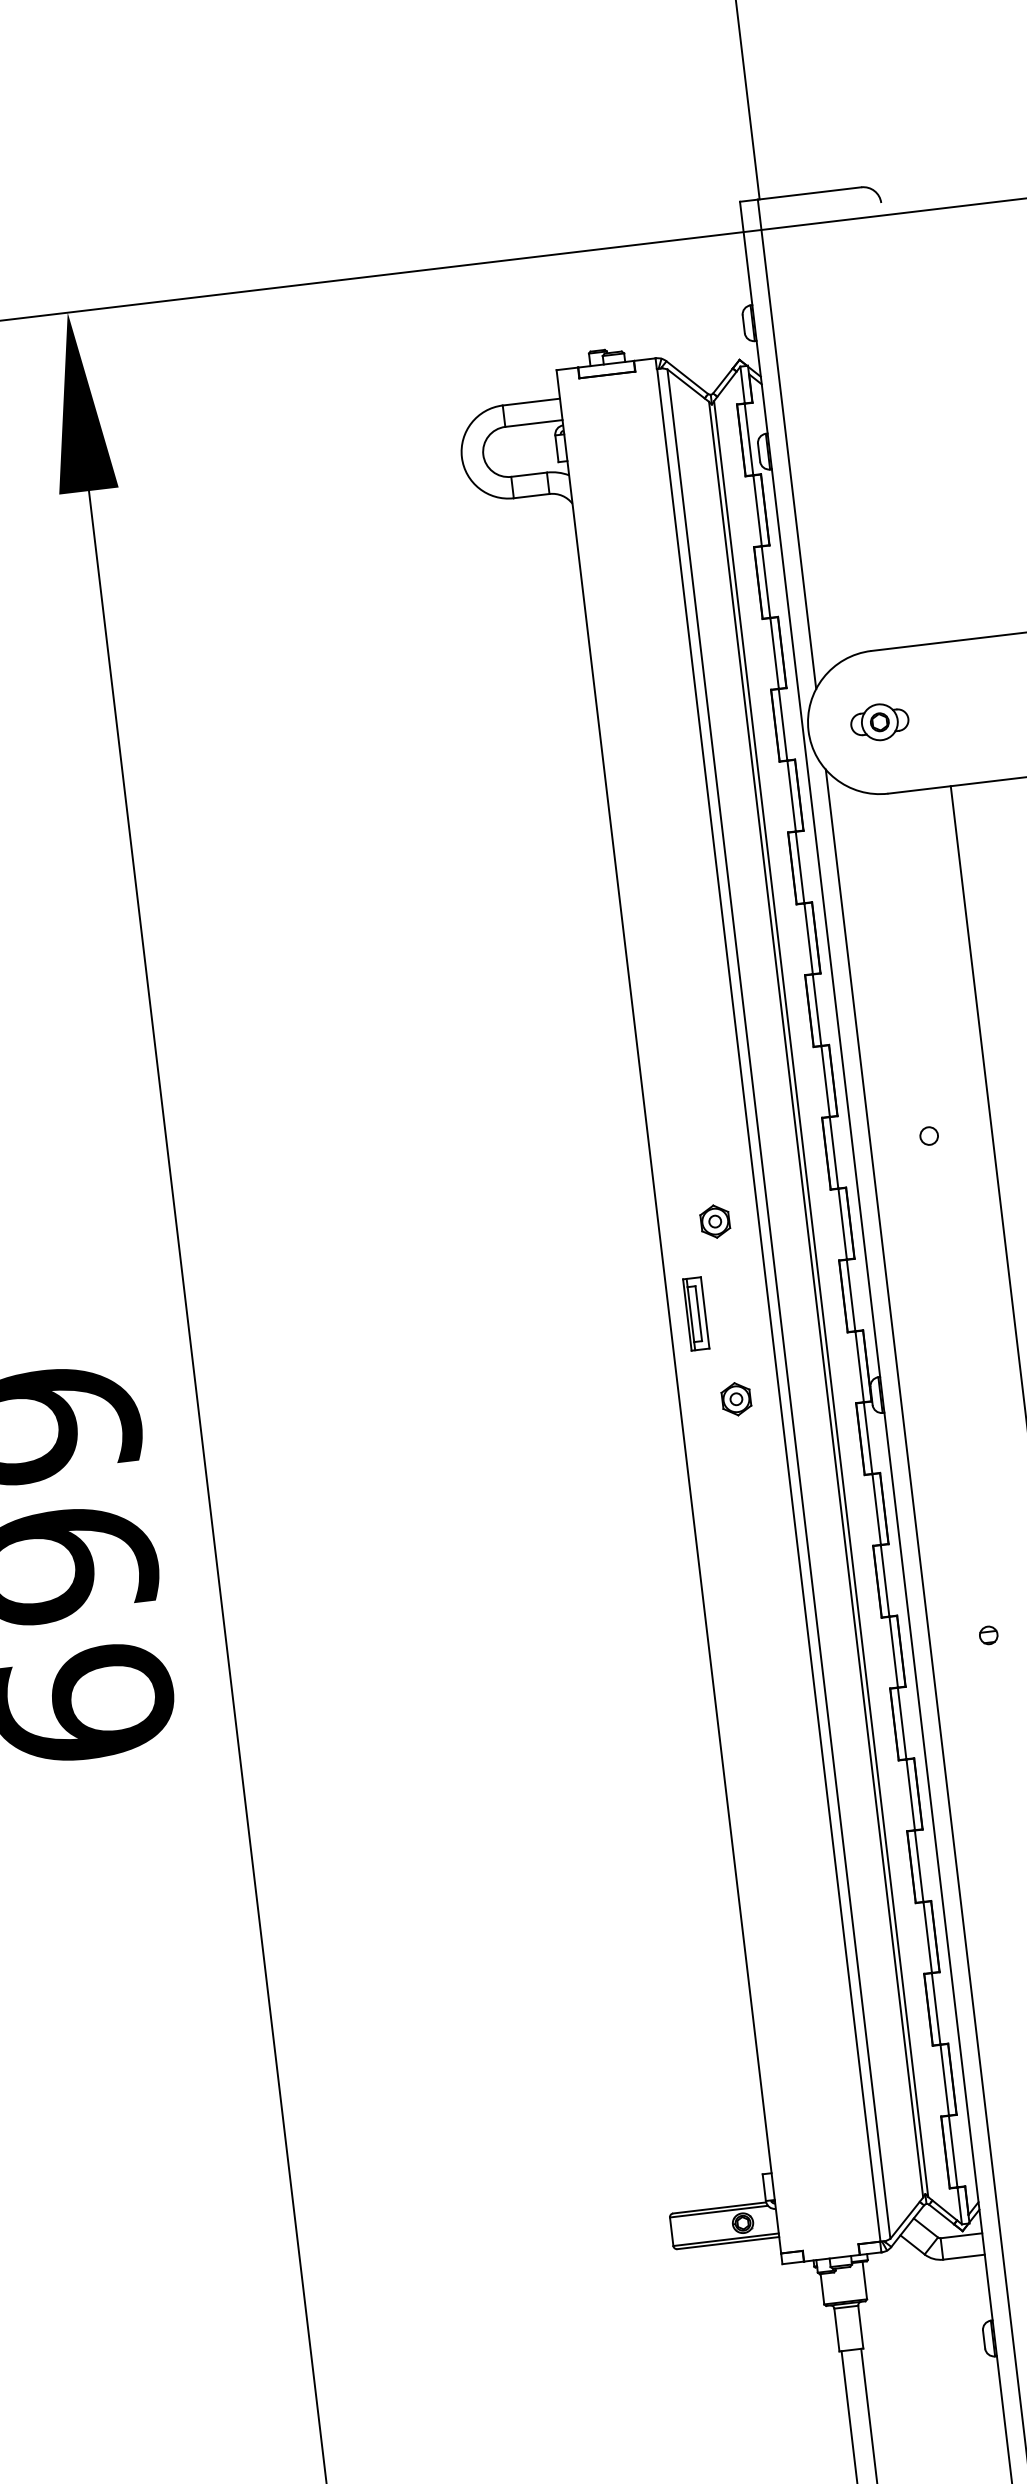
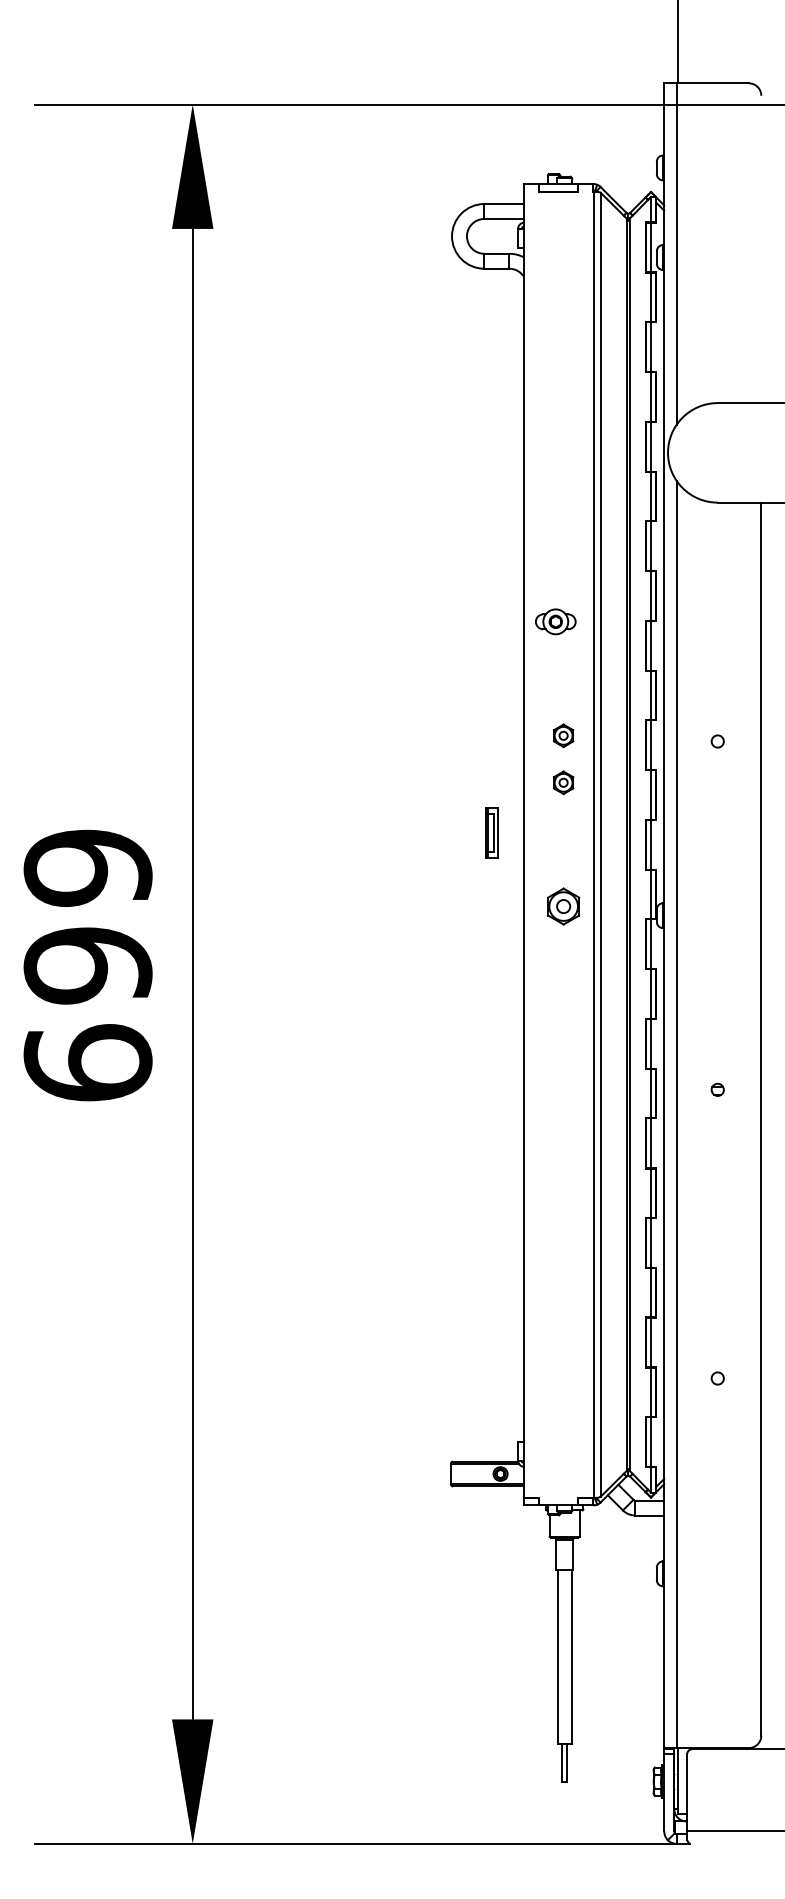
part: (879, 721) -> (555, 621), moved
part: (707, 1153) -> (563, 735), added
part: (695, 1313) -> (491, 832), moved
part: (736, 1398) -> (563, 906), size x1.6

